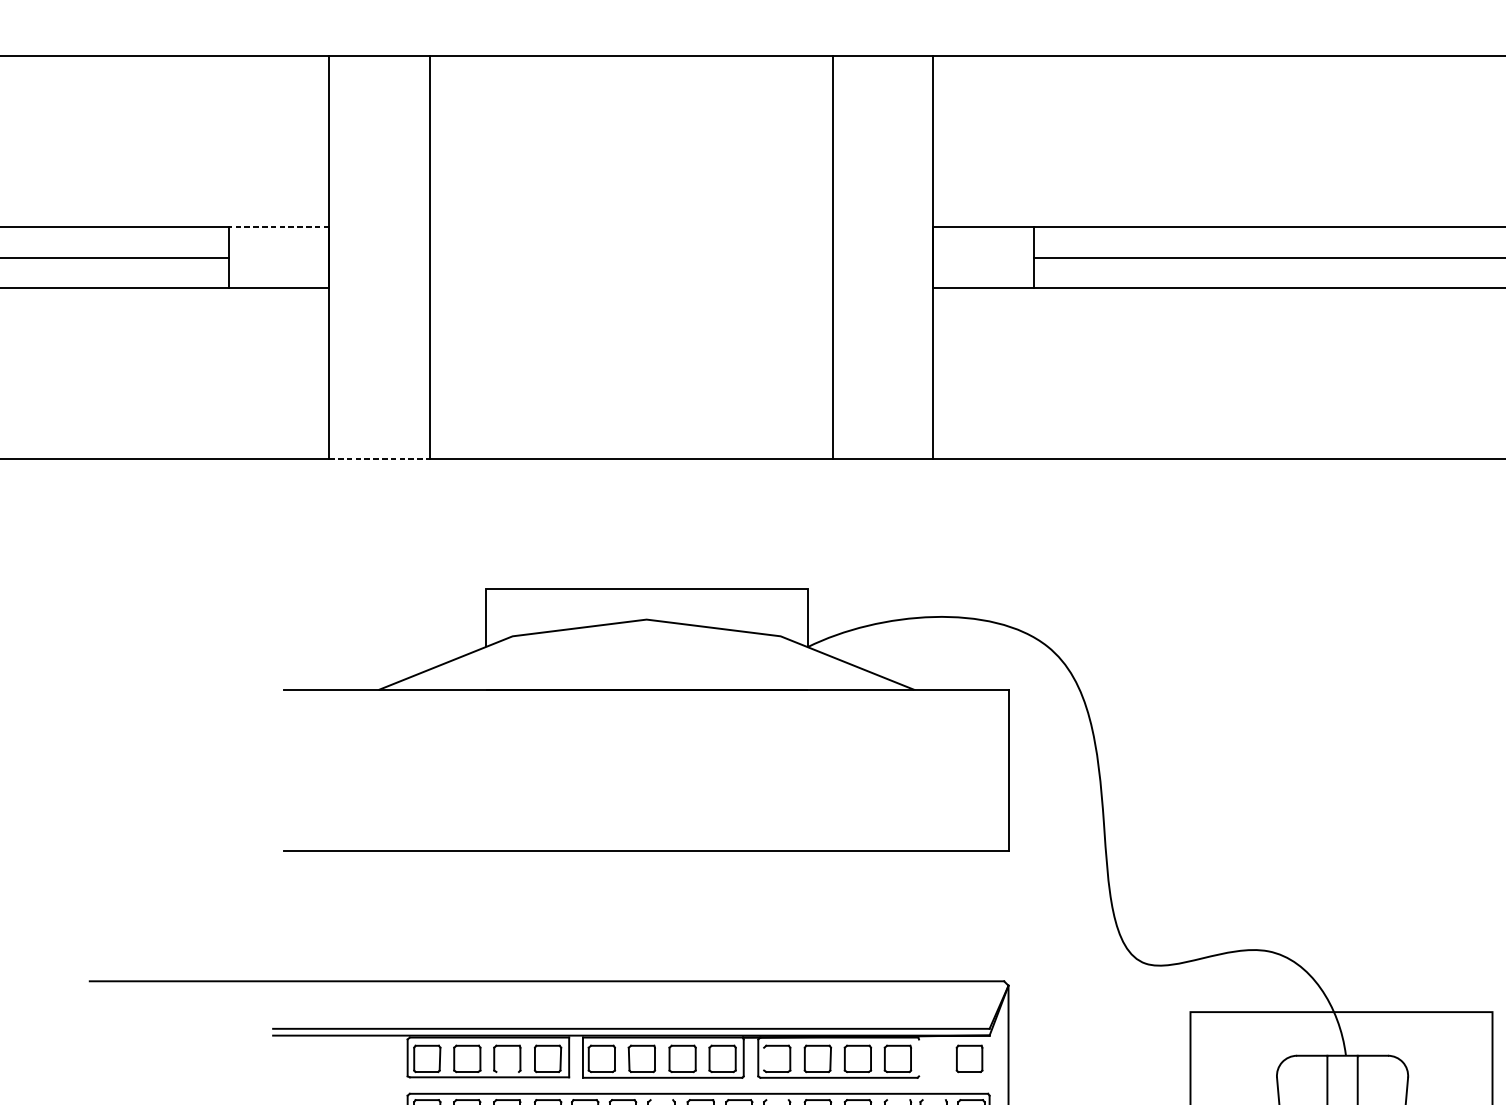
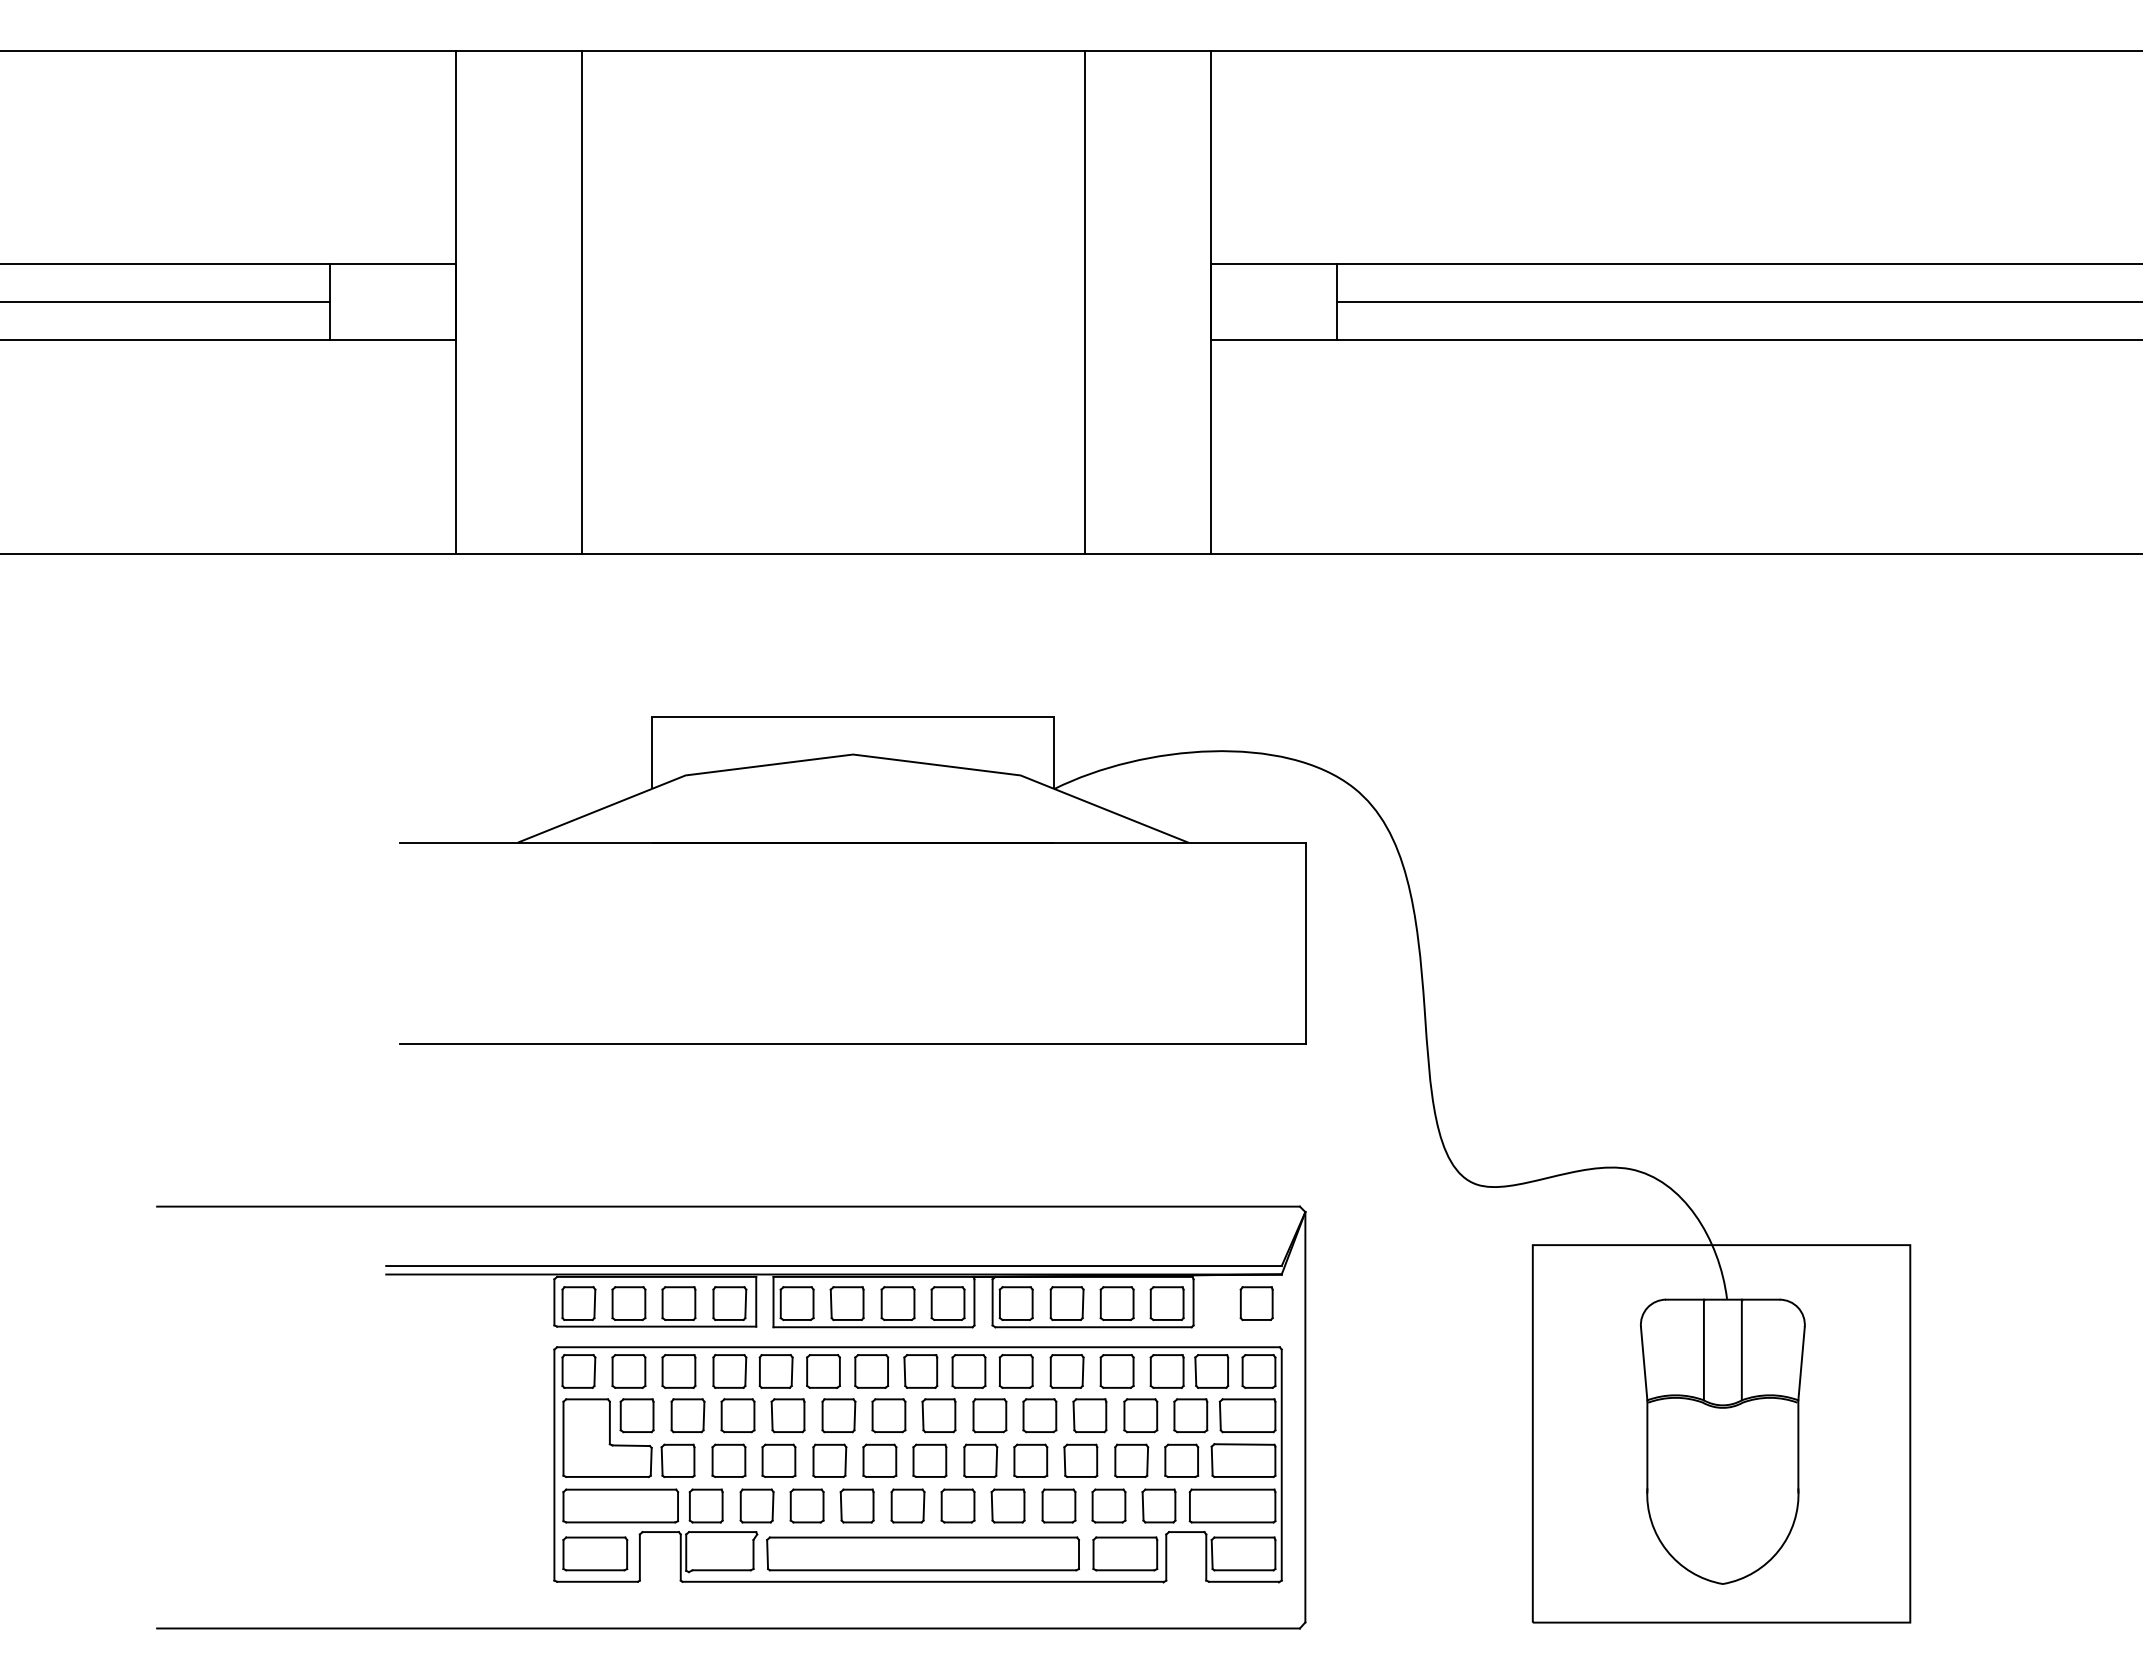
line: (278, 227) -> (393, 264), dashed -> solid
line: (379, 458) -> (519, 553), dashed -> solid
line: (763, 1058) -> (999, 1303), added
line: (919, 1058) -> (1193, 1302), added
line: (507, 1071) -> (679, 1319), added
line: (662, 1100) -> (872, 1355), added
line: (777, 1100) -> (1016, 1355), added
line: (898, 1100) -> (1167, 1355), added
line: (934, 1100) -> (1212, 1355), added

